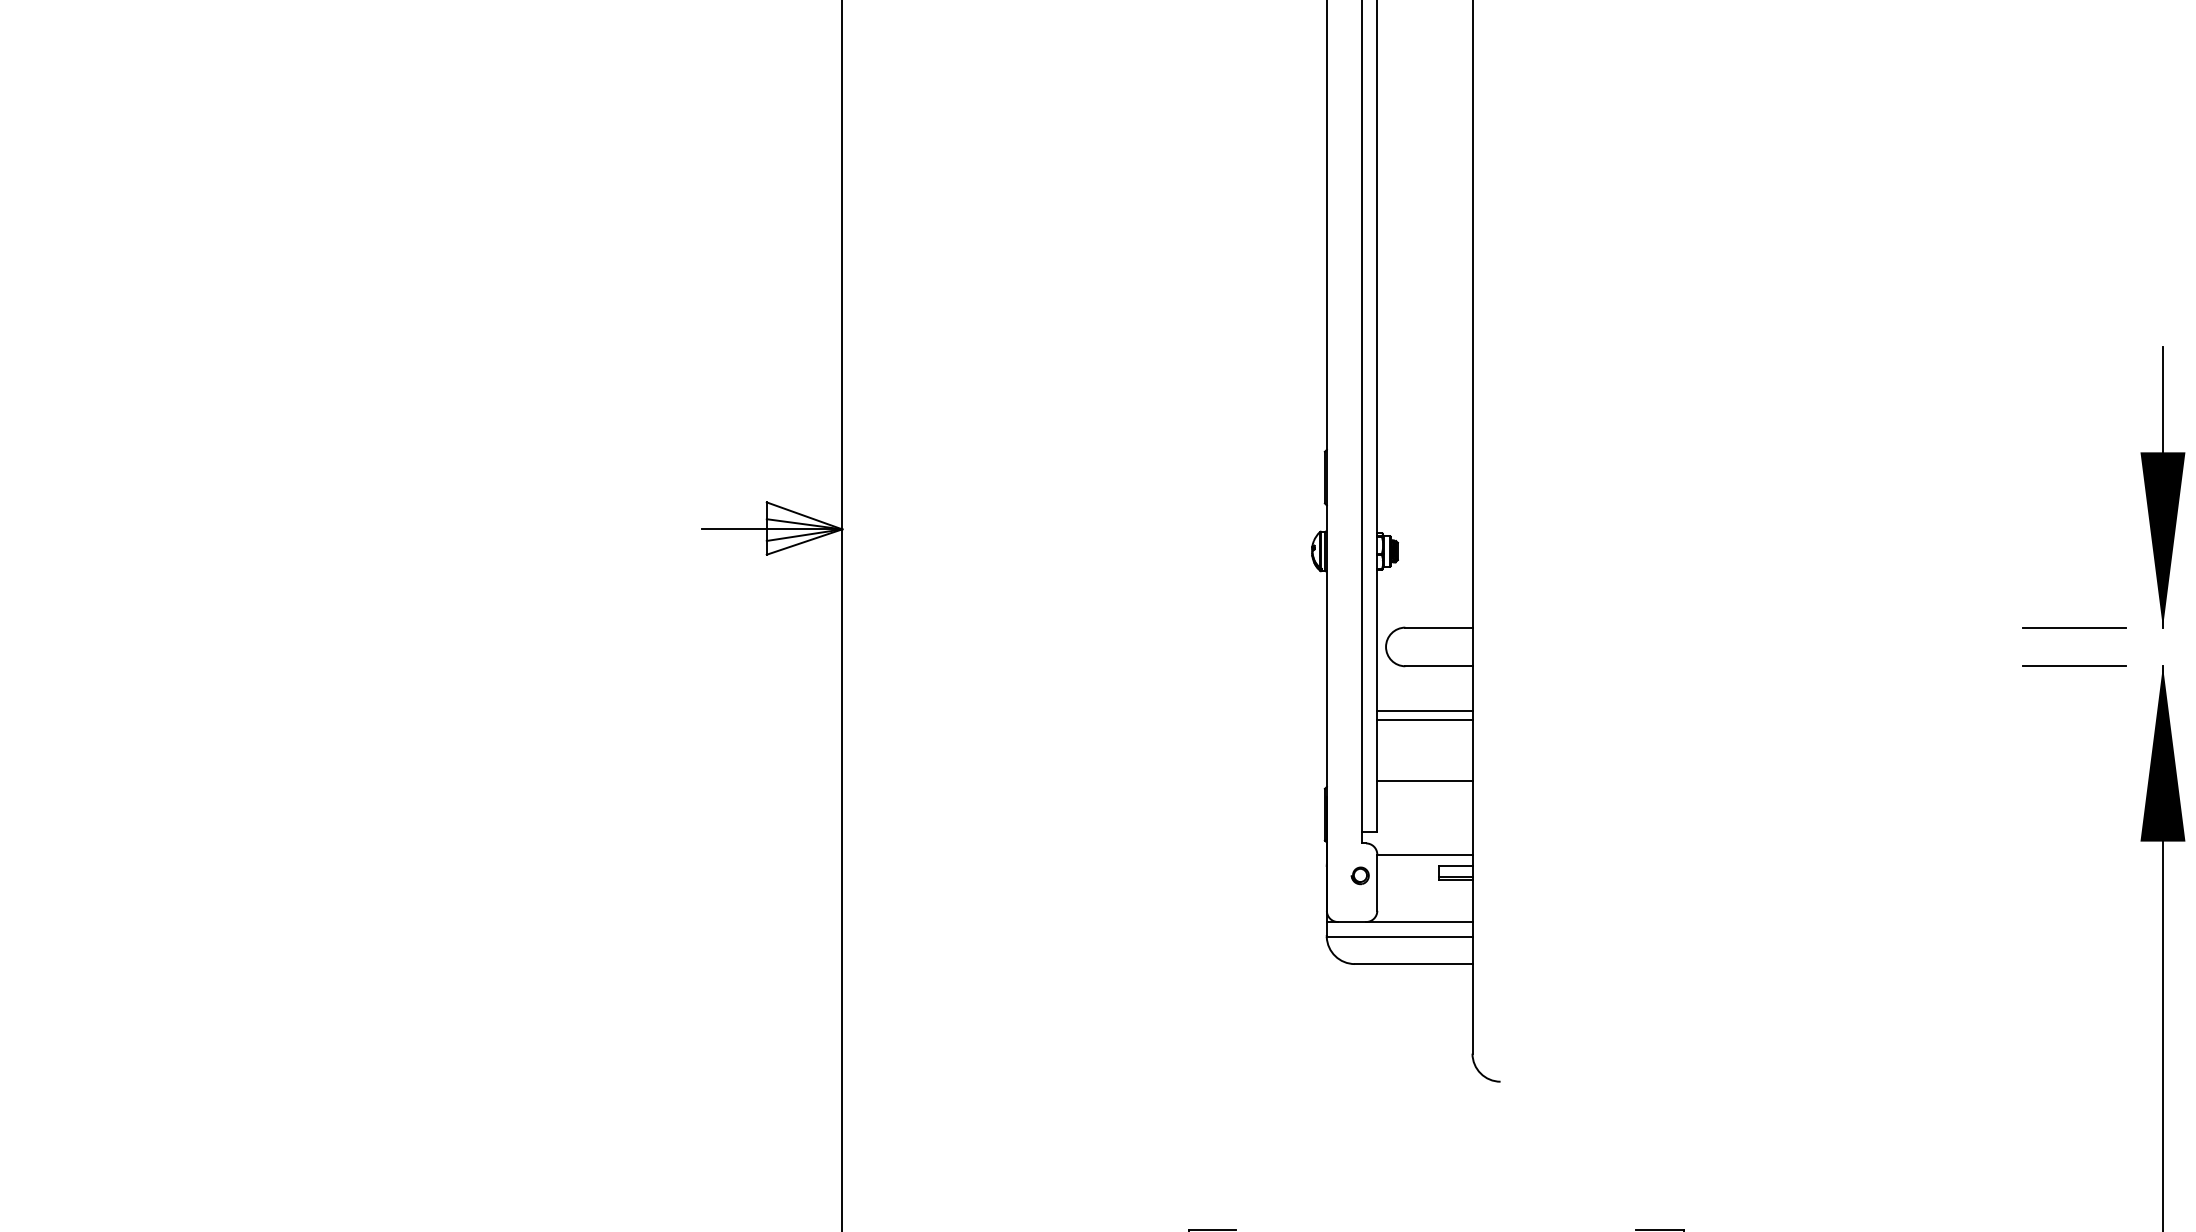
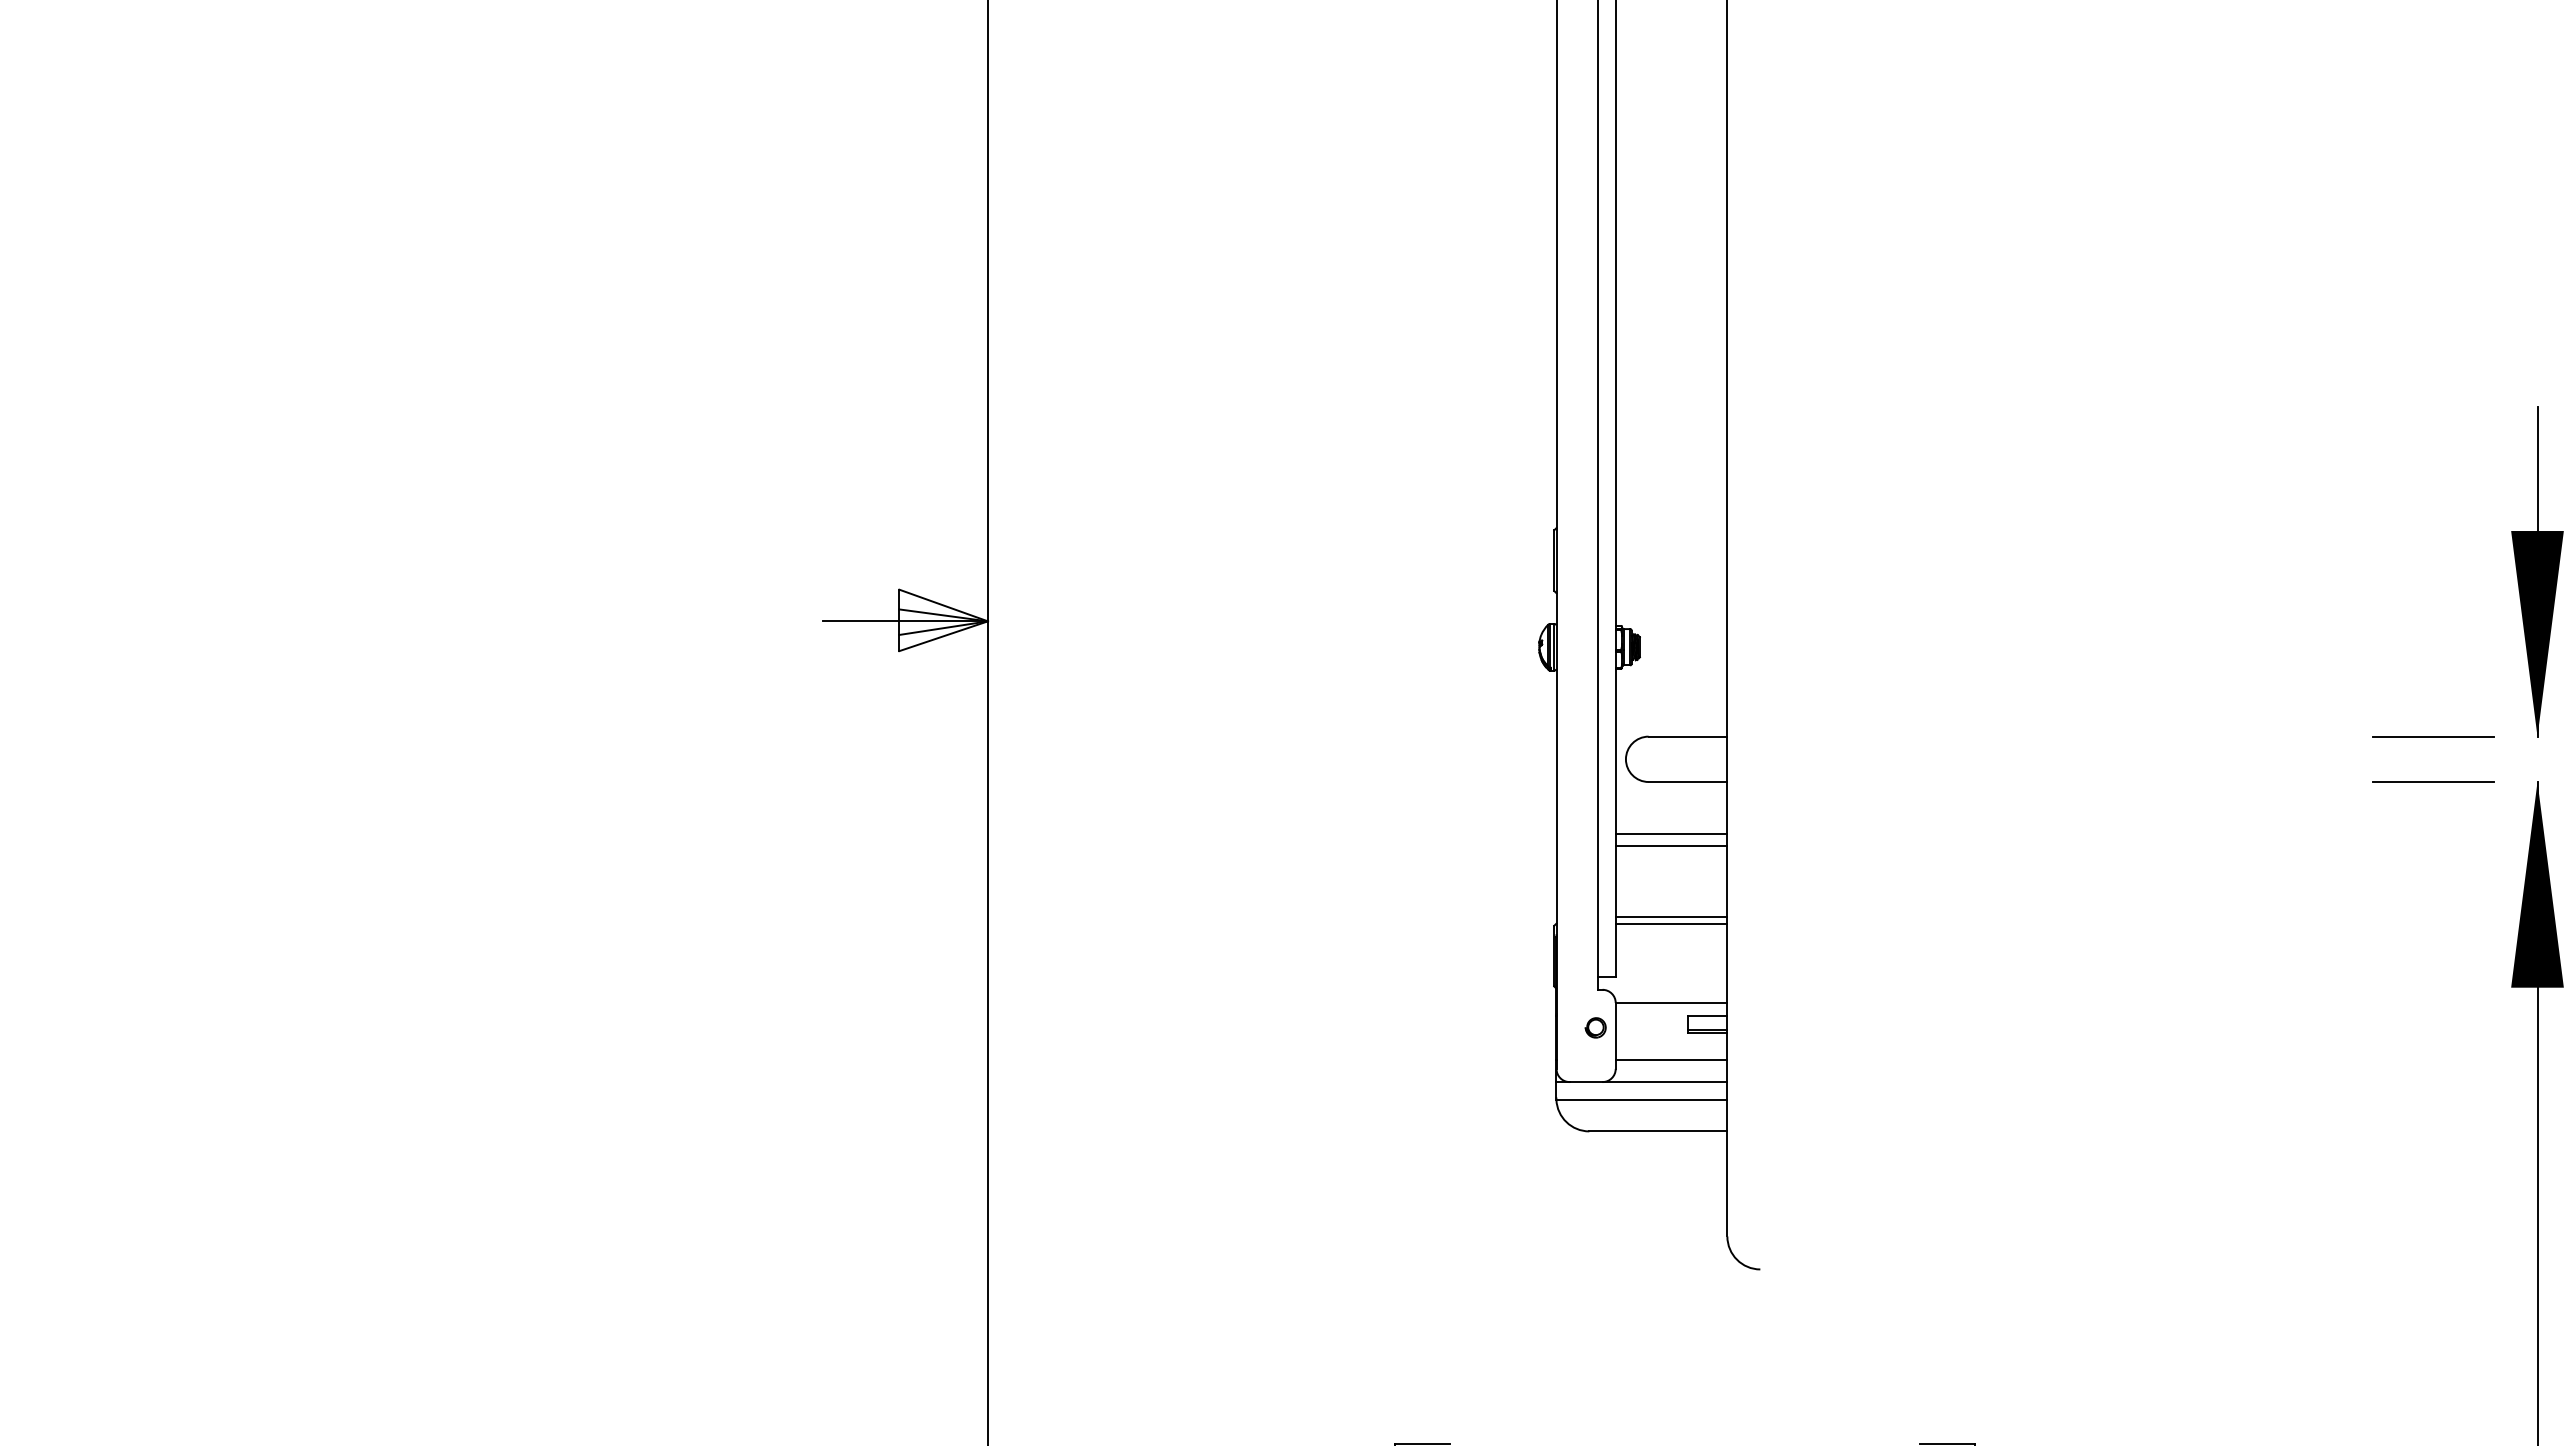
line: (1424, 786) -> (1671, 923), added
line: (1424, 903) -> (1671, 1060), added

